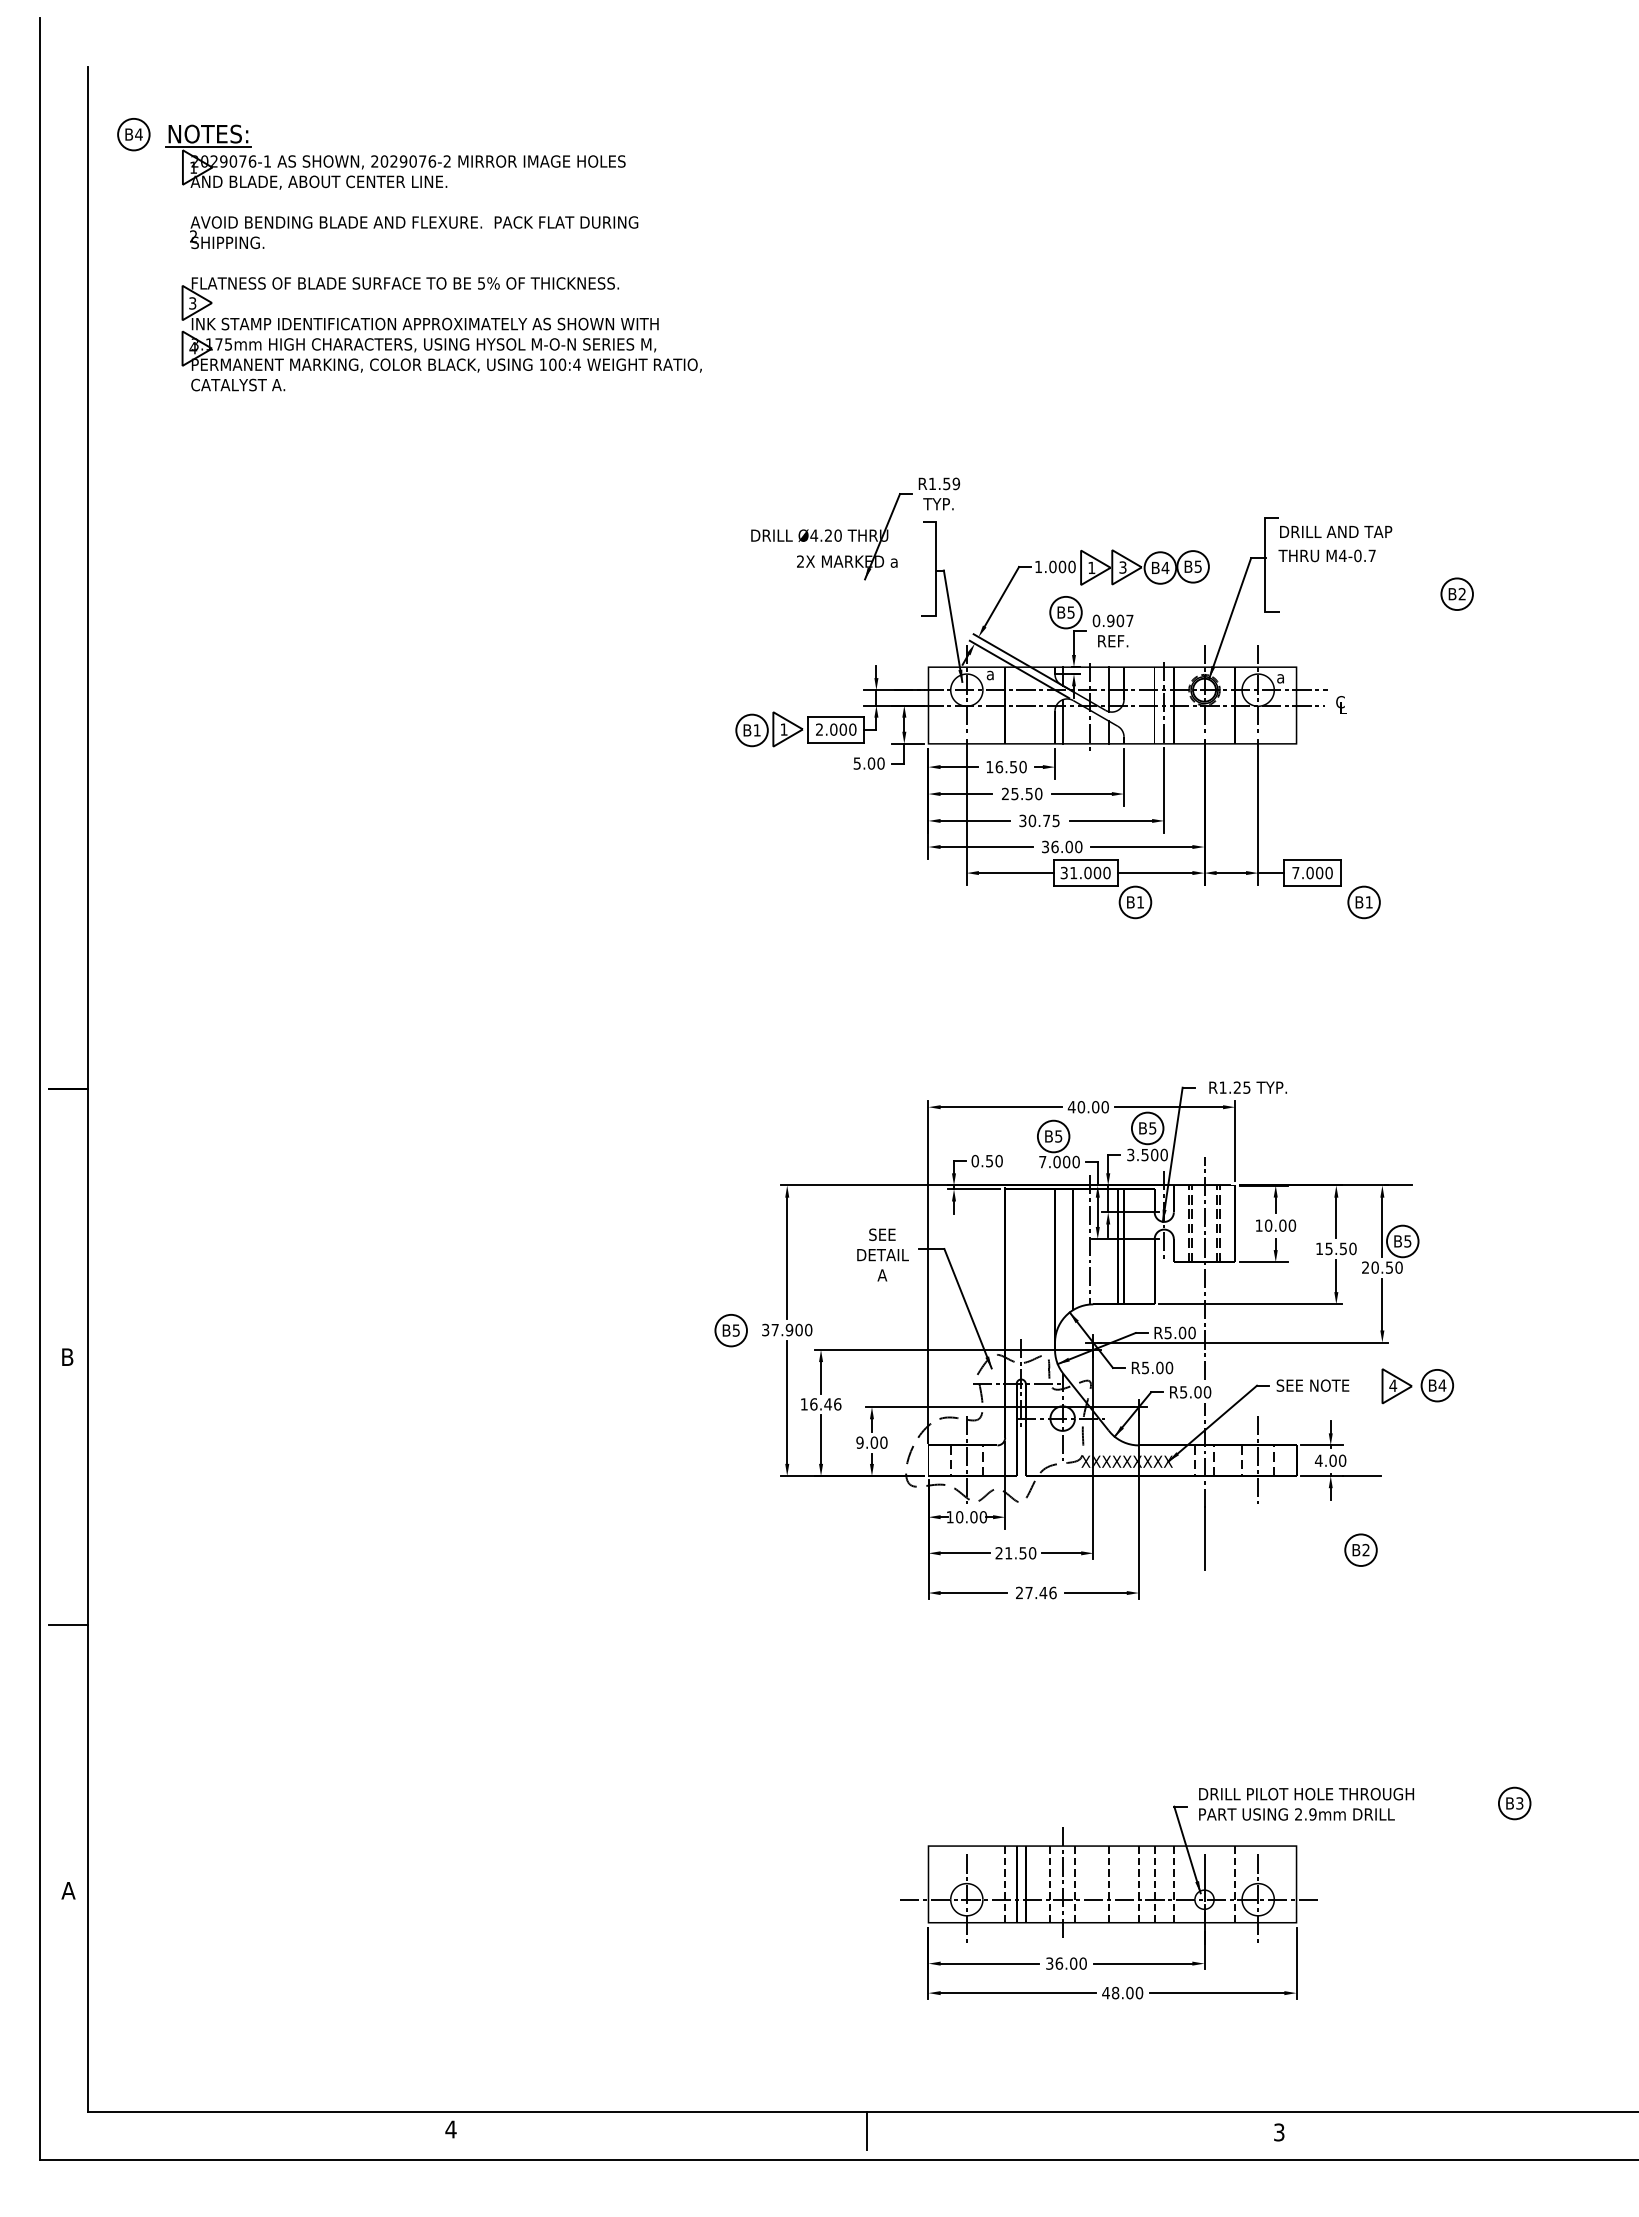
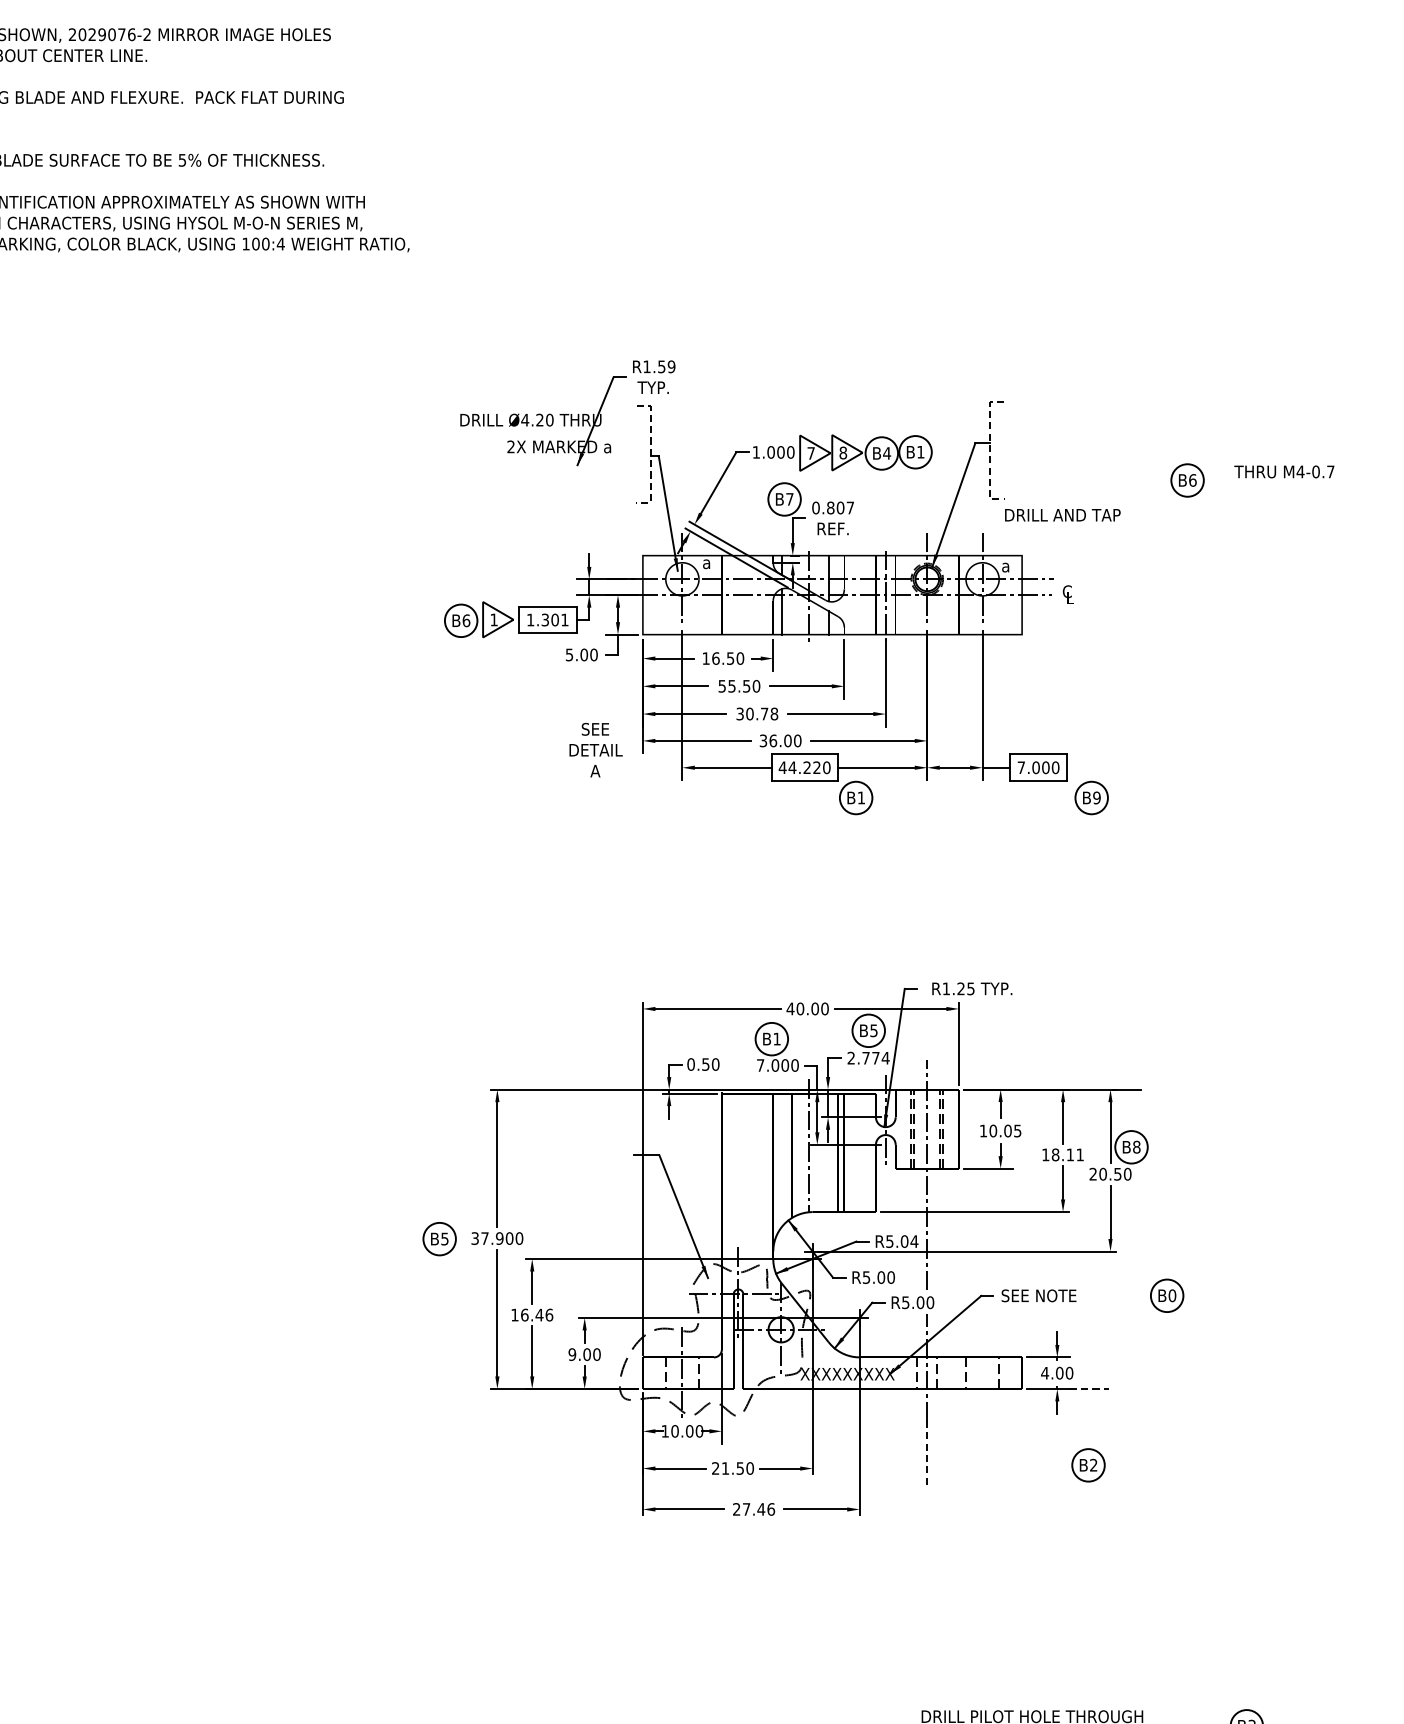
text: (1336, 531) -> (1063, 514), moved
text: (1326, 555) -> (1283, 471), moved
text: (1197, 566) -> (920, 451), B5 -> B1
line: (1265, 566) -> (990, 451), solid -> dashed
text: (1091, 567) -> (810, 452), 1 -> 7
text: (1122, 567) -> (842, 452), 3 -> 8
line: (936, 570) -> (651, 456), solid -> dashed
text: (1462, 594) -> (1193, 480), B2 -> B6
text: (1070, 612) -> (789, 499), B5 -> B7
text: (1110, 621) -> (830, 508), 0.907 -> 0.807
text: (836, 729) -> (548, 619), 2.000 -> 1.301
text: (756, 730) -> (465, 620), B1 -> B6
text: (1005, 793) -> (722, 685), 25.50 -> 55.50
text: (1055, 820) -> (773, 713), 30.75 -> 30.78
text: (1080, 872) -> (799, 767), 31.000 -> 44.220
text: (1368, 902) -> (1096, 798), B1 -> B9
text: (1058, 1136) -> (776, 1039), B5 -> B1
text: (1147, 1154) -> (868, 1057), 3.500 -> 2.774
text: (1292, 1225) -> (1017, 1130), 10.00 -> 10.05
text: (1407, 1241) -> (1136, 1147), B5 -> B8
text: (1340, 1248) -> (1067, 1154), 15.50 -> 18.11
text: (882, 1254) -> (595, 749), moved
text: (1191, 1332) -> (913, 1241), R5.00 -> R5.04
text: (1442, 1385) -> (1172, 1295), B4 -> B0
part: (1396, 1386) -> (1125, 1296), removed
line: (1258, 1461) -> (982, 1373), removed
line: (1361, 1476) -> (1089, 1389), solid -> dashed
line: (1204, 1539) -> (927, 1454), solid -> dashed

